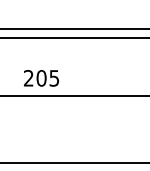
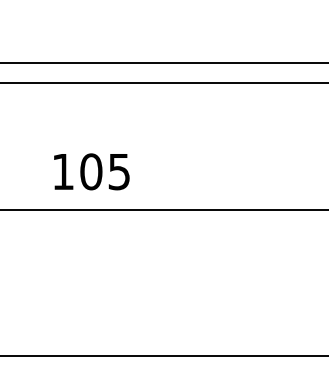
text: (28, 78) -> (62, 172), 205 -> 105

